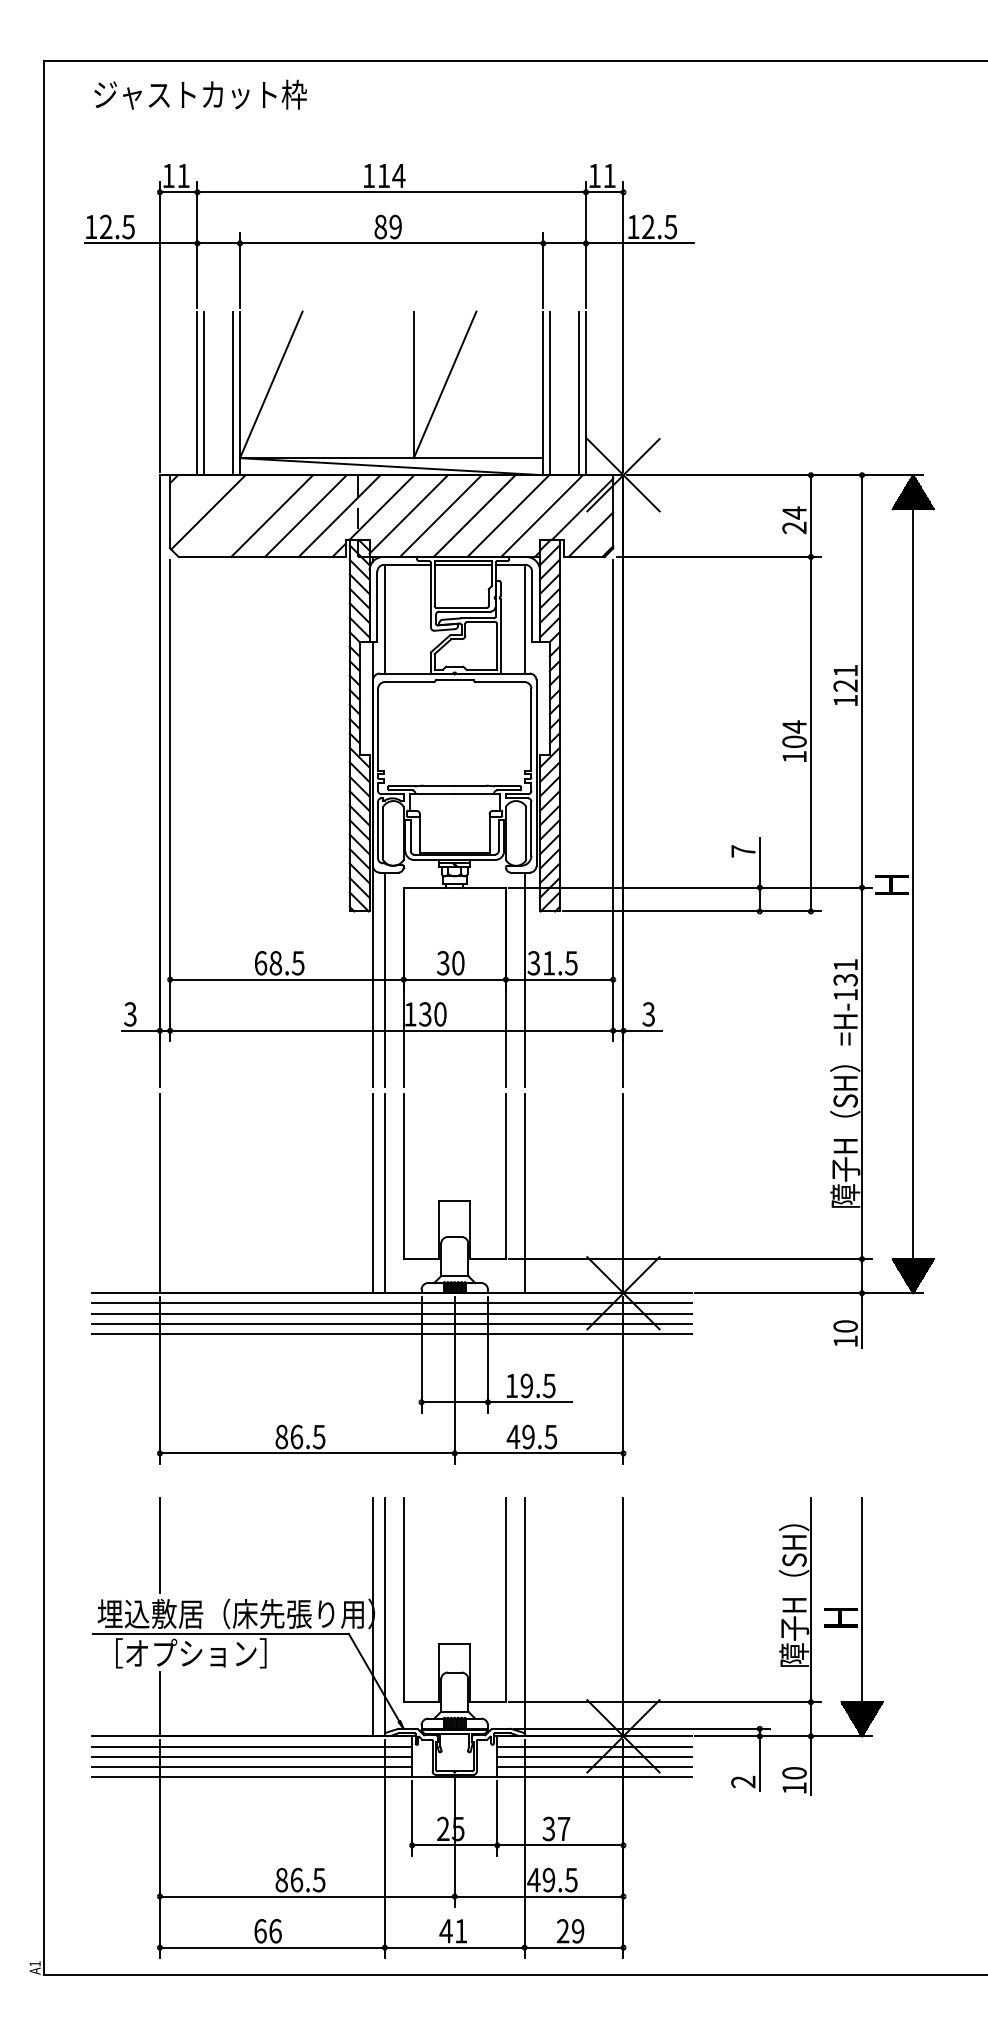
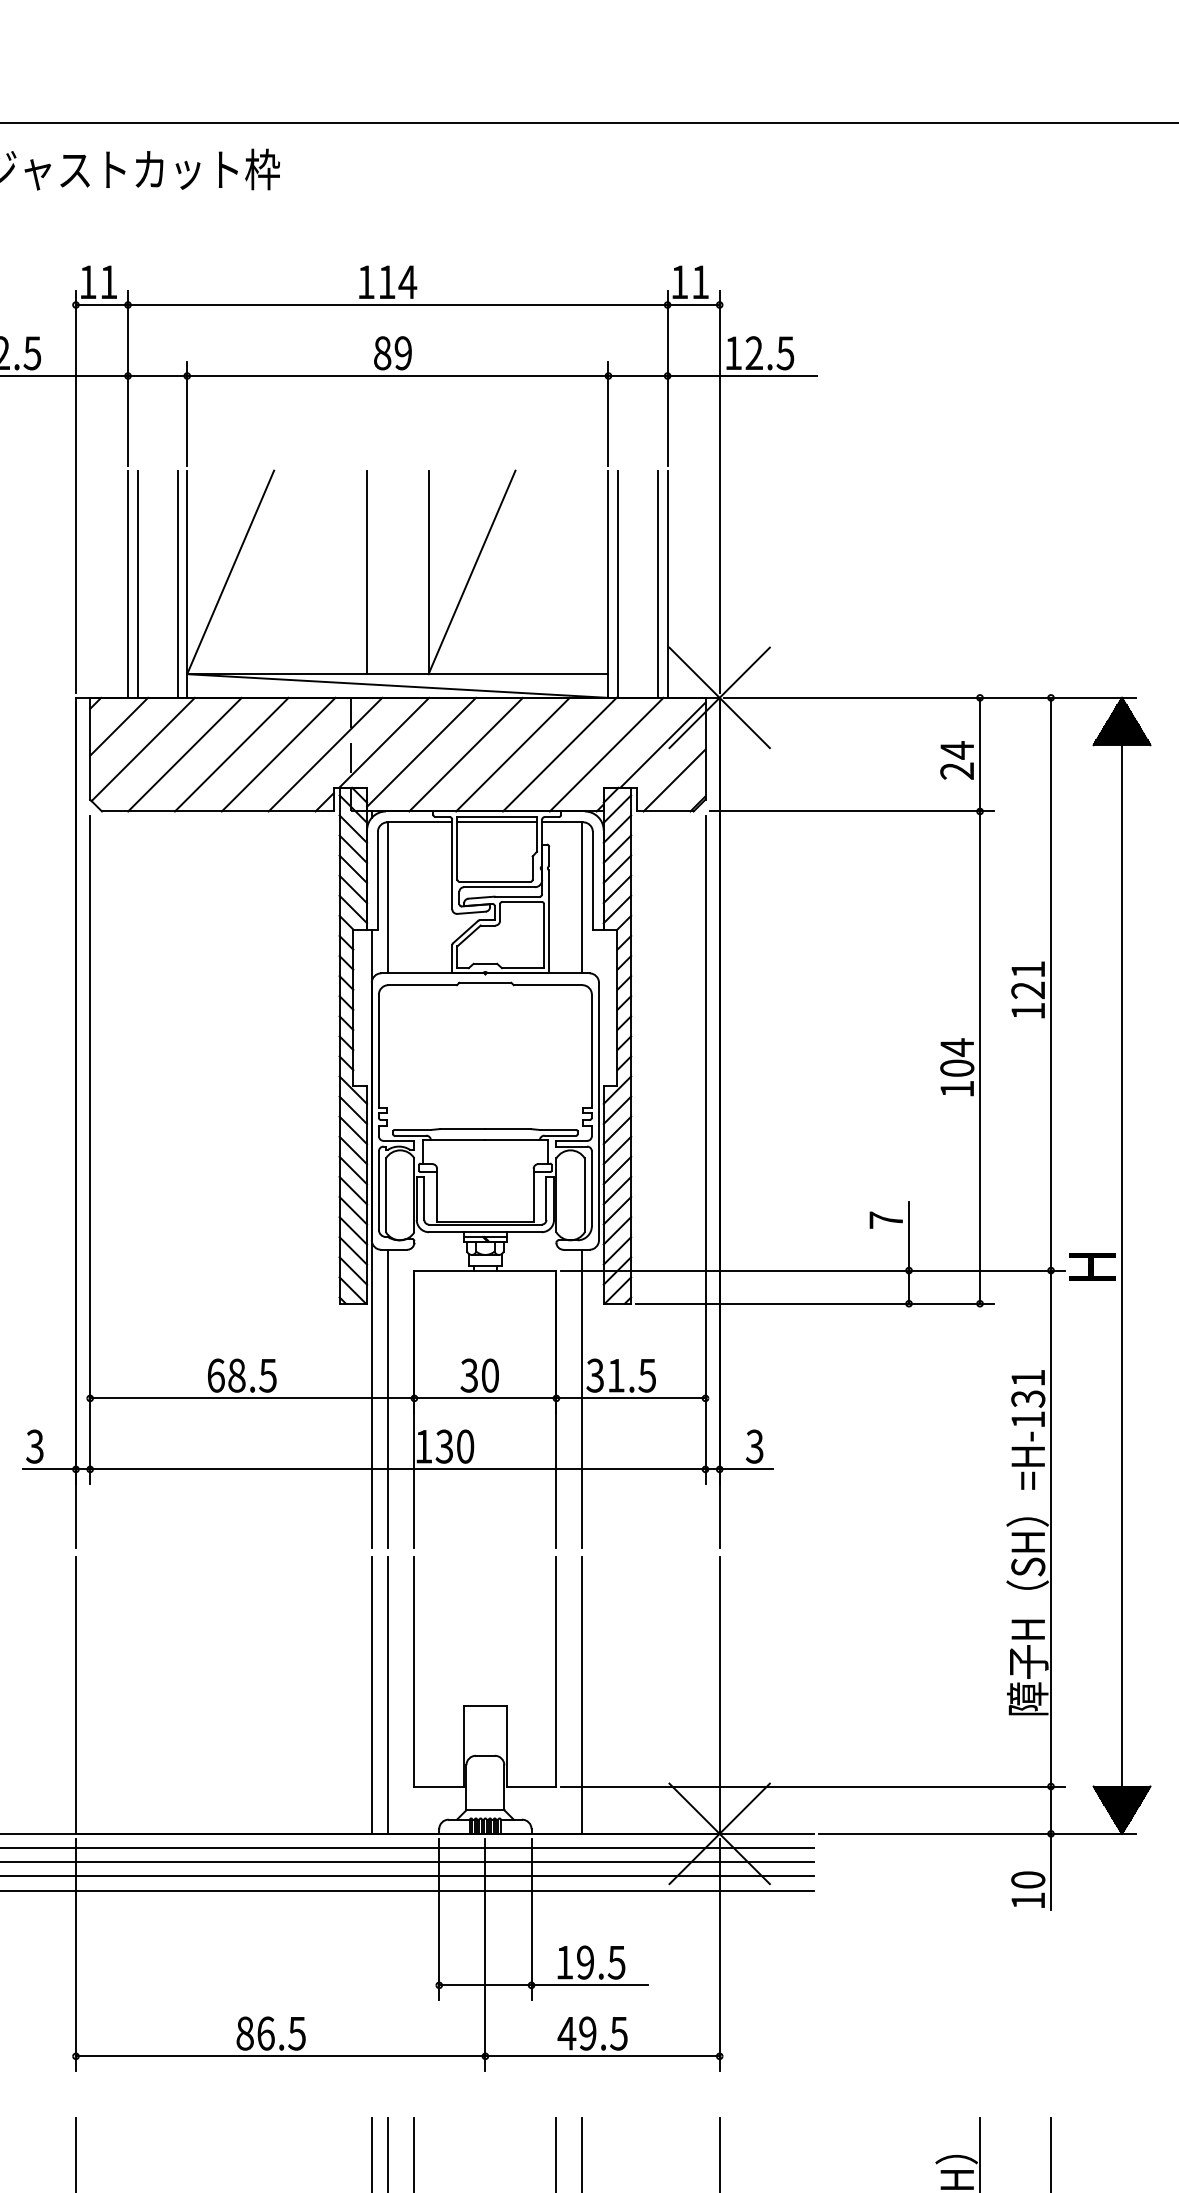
line: (369, 384) -> (366, 571), added
line: (190, 495) -> (118, 726), added
line: (238, 516) -> (185, 755), added

